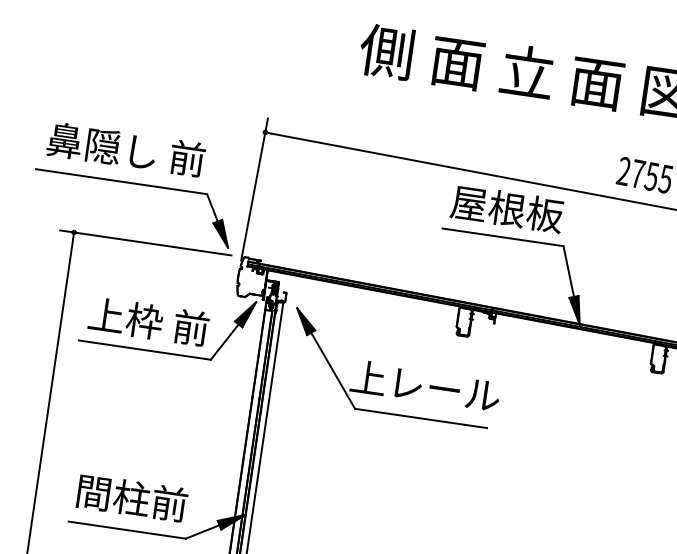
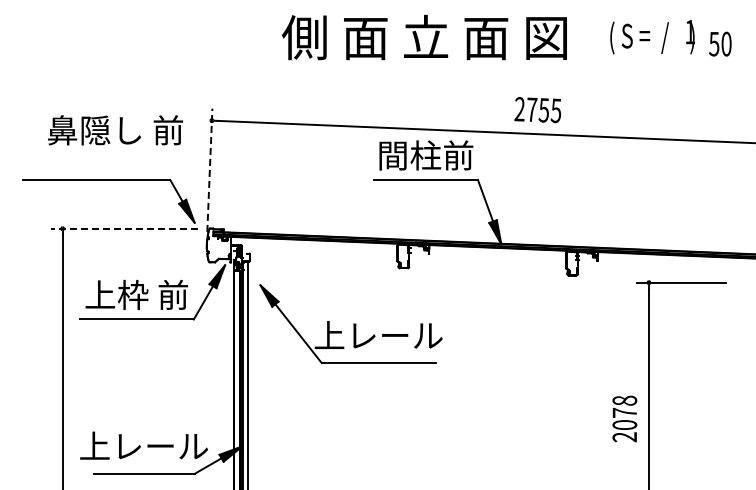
text: (126, 149) -> (115, 130), moved
line: (254, 189) -> (209, 170), solid -> dashed
text: (506, 208) -> (425, 155), 屋根板 -> 間柱前
line: (145, 242) -> (124, 228), solid -> dashed
part: (394, 368) -> (350, 324), moved
text: (132, 498) -> (144, 446), 間柱前 -> 上レール

